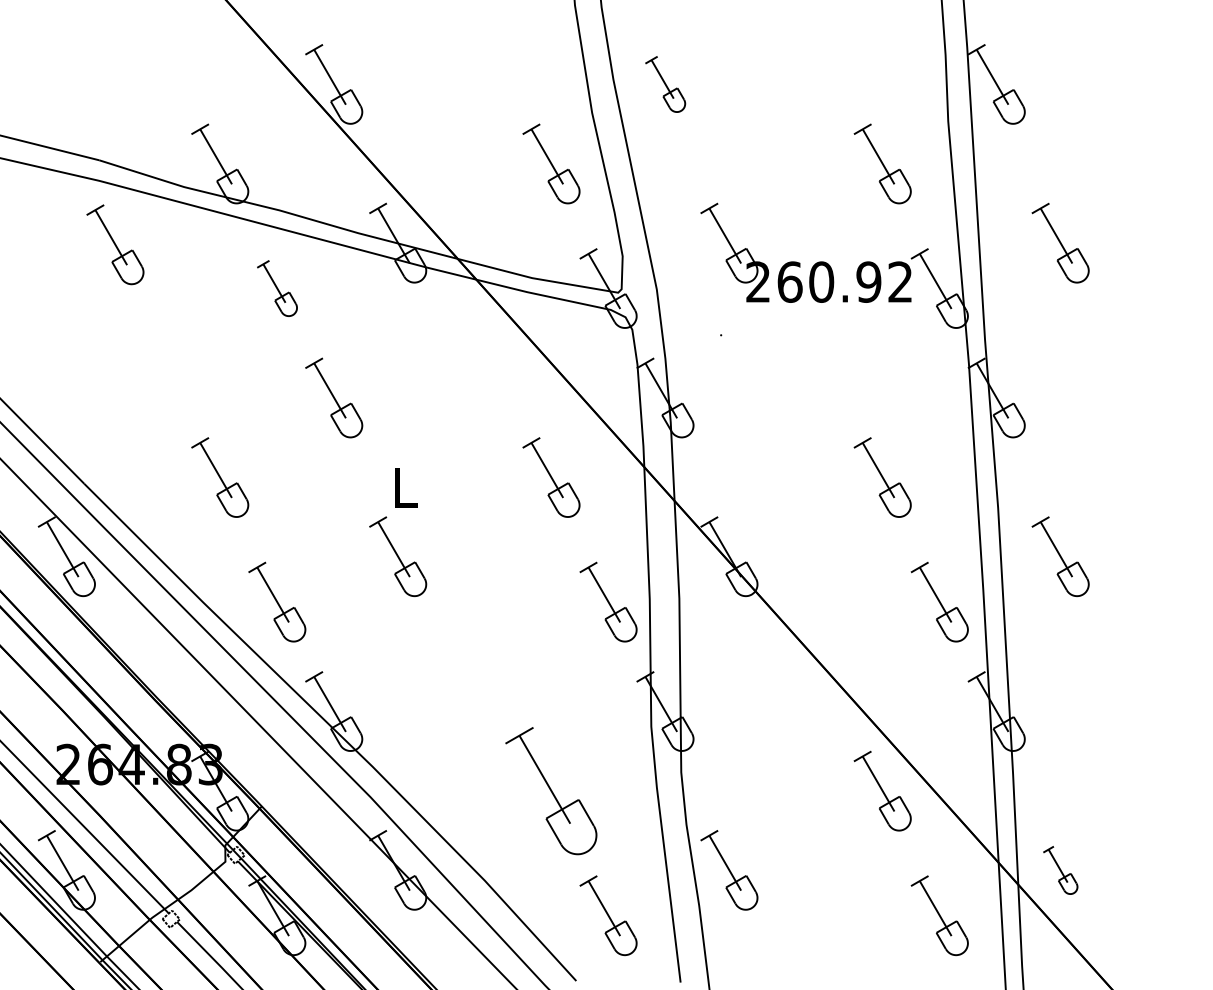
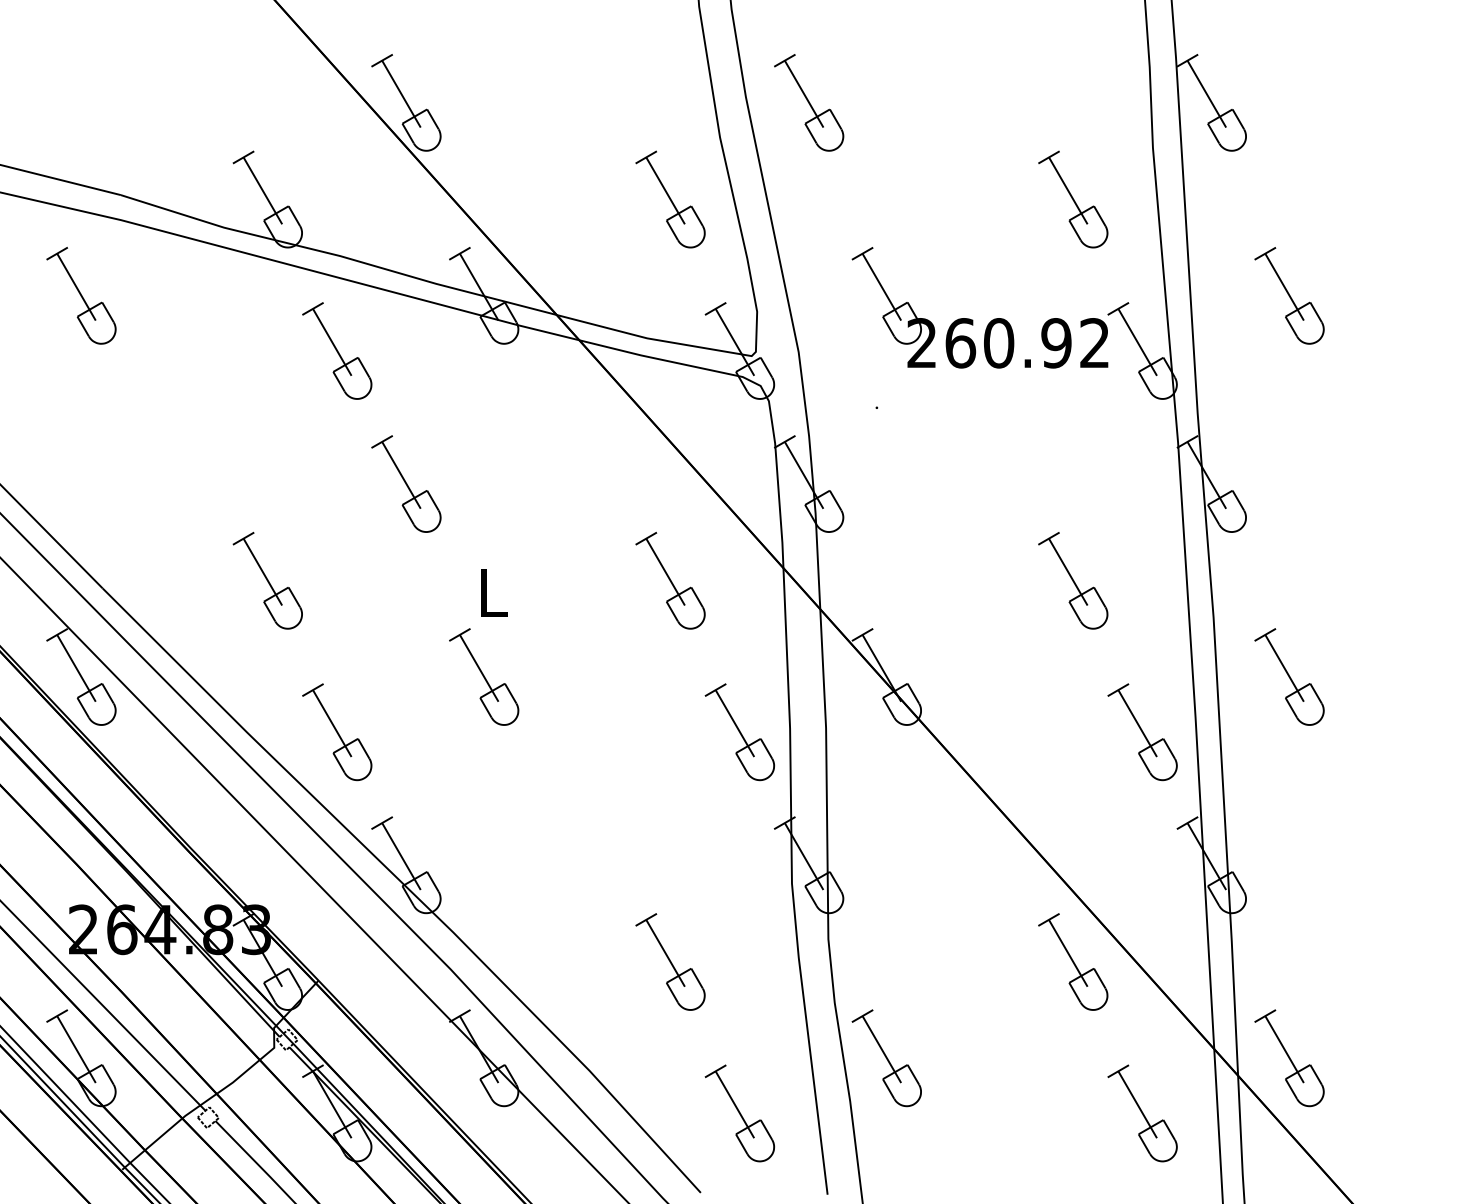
part: (665, 84) -> (809, 102), size x1.43
part: (115, 244) -> (81, 295), moved
part: (277, 288) -> (337, 350), size x1.43
part: (551, 790) -> (670, 961), size x0.62
part: (1060, 870) -> (1289, 1058), size x1.67

